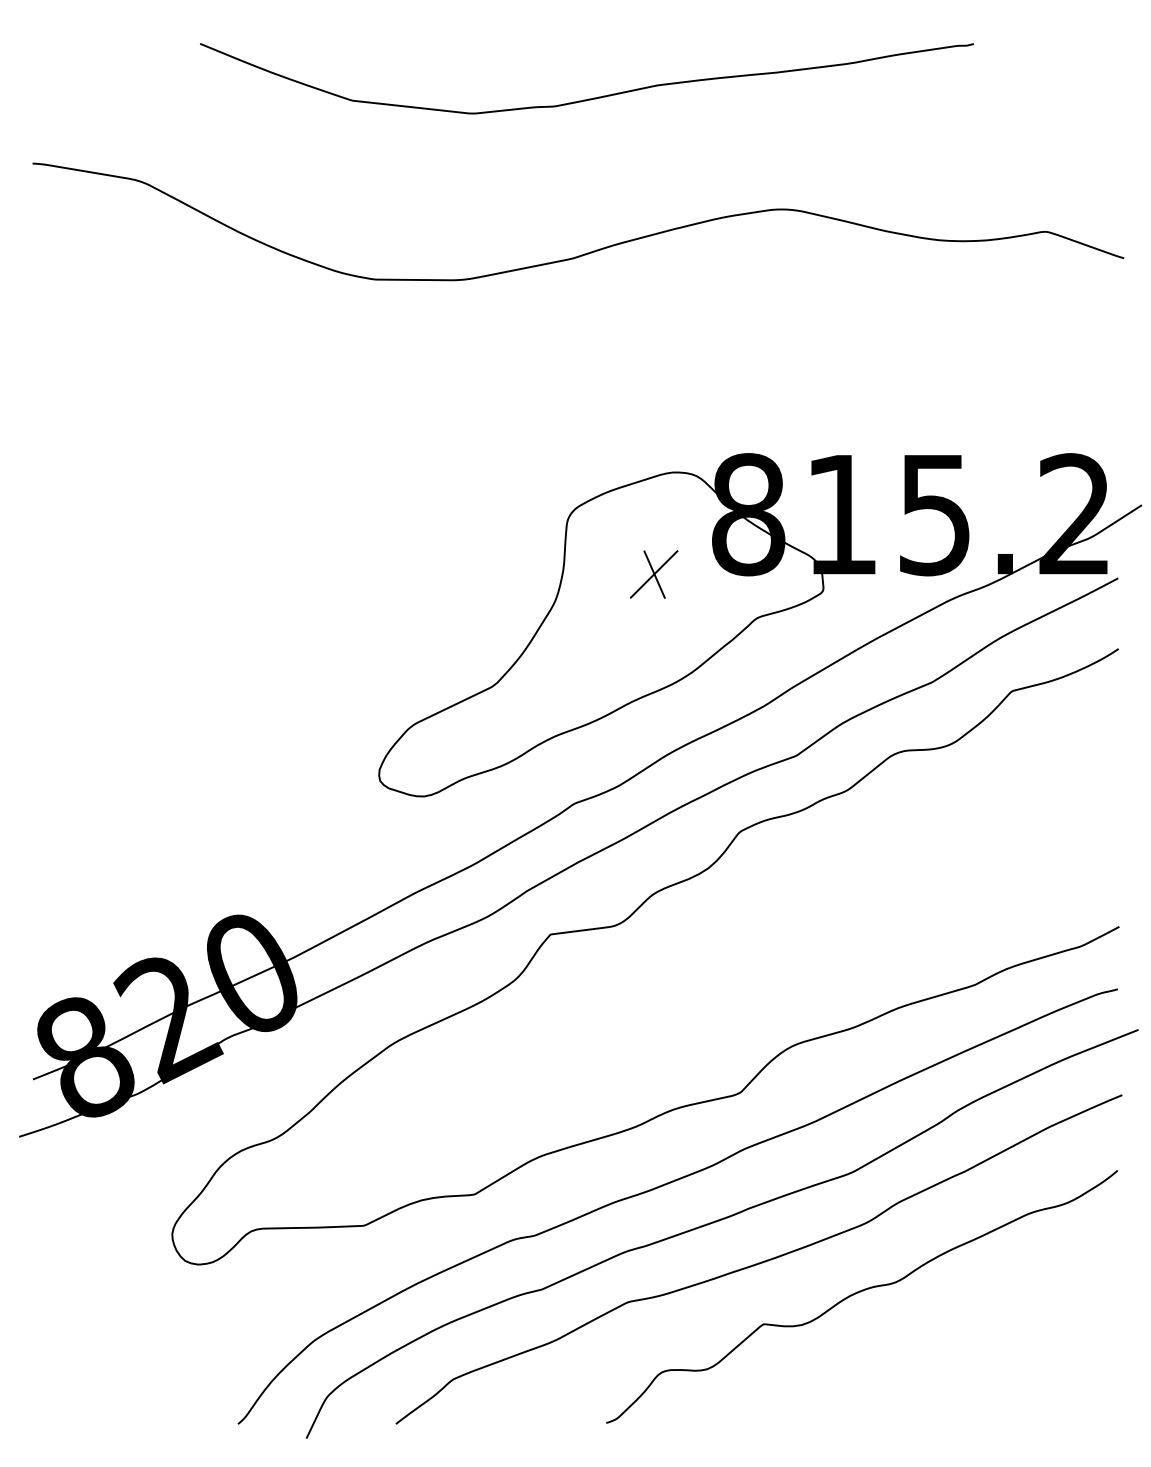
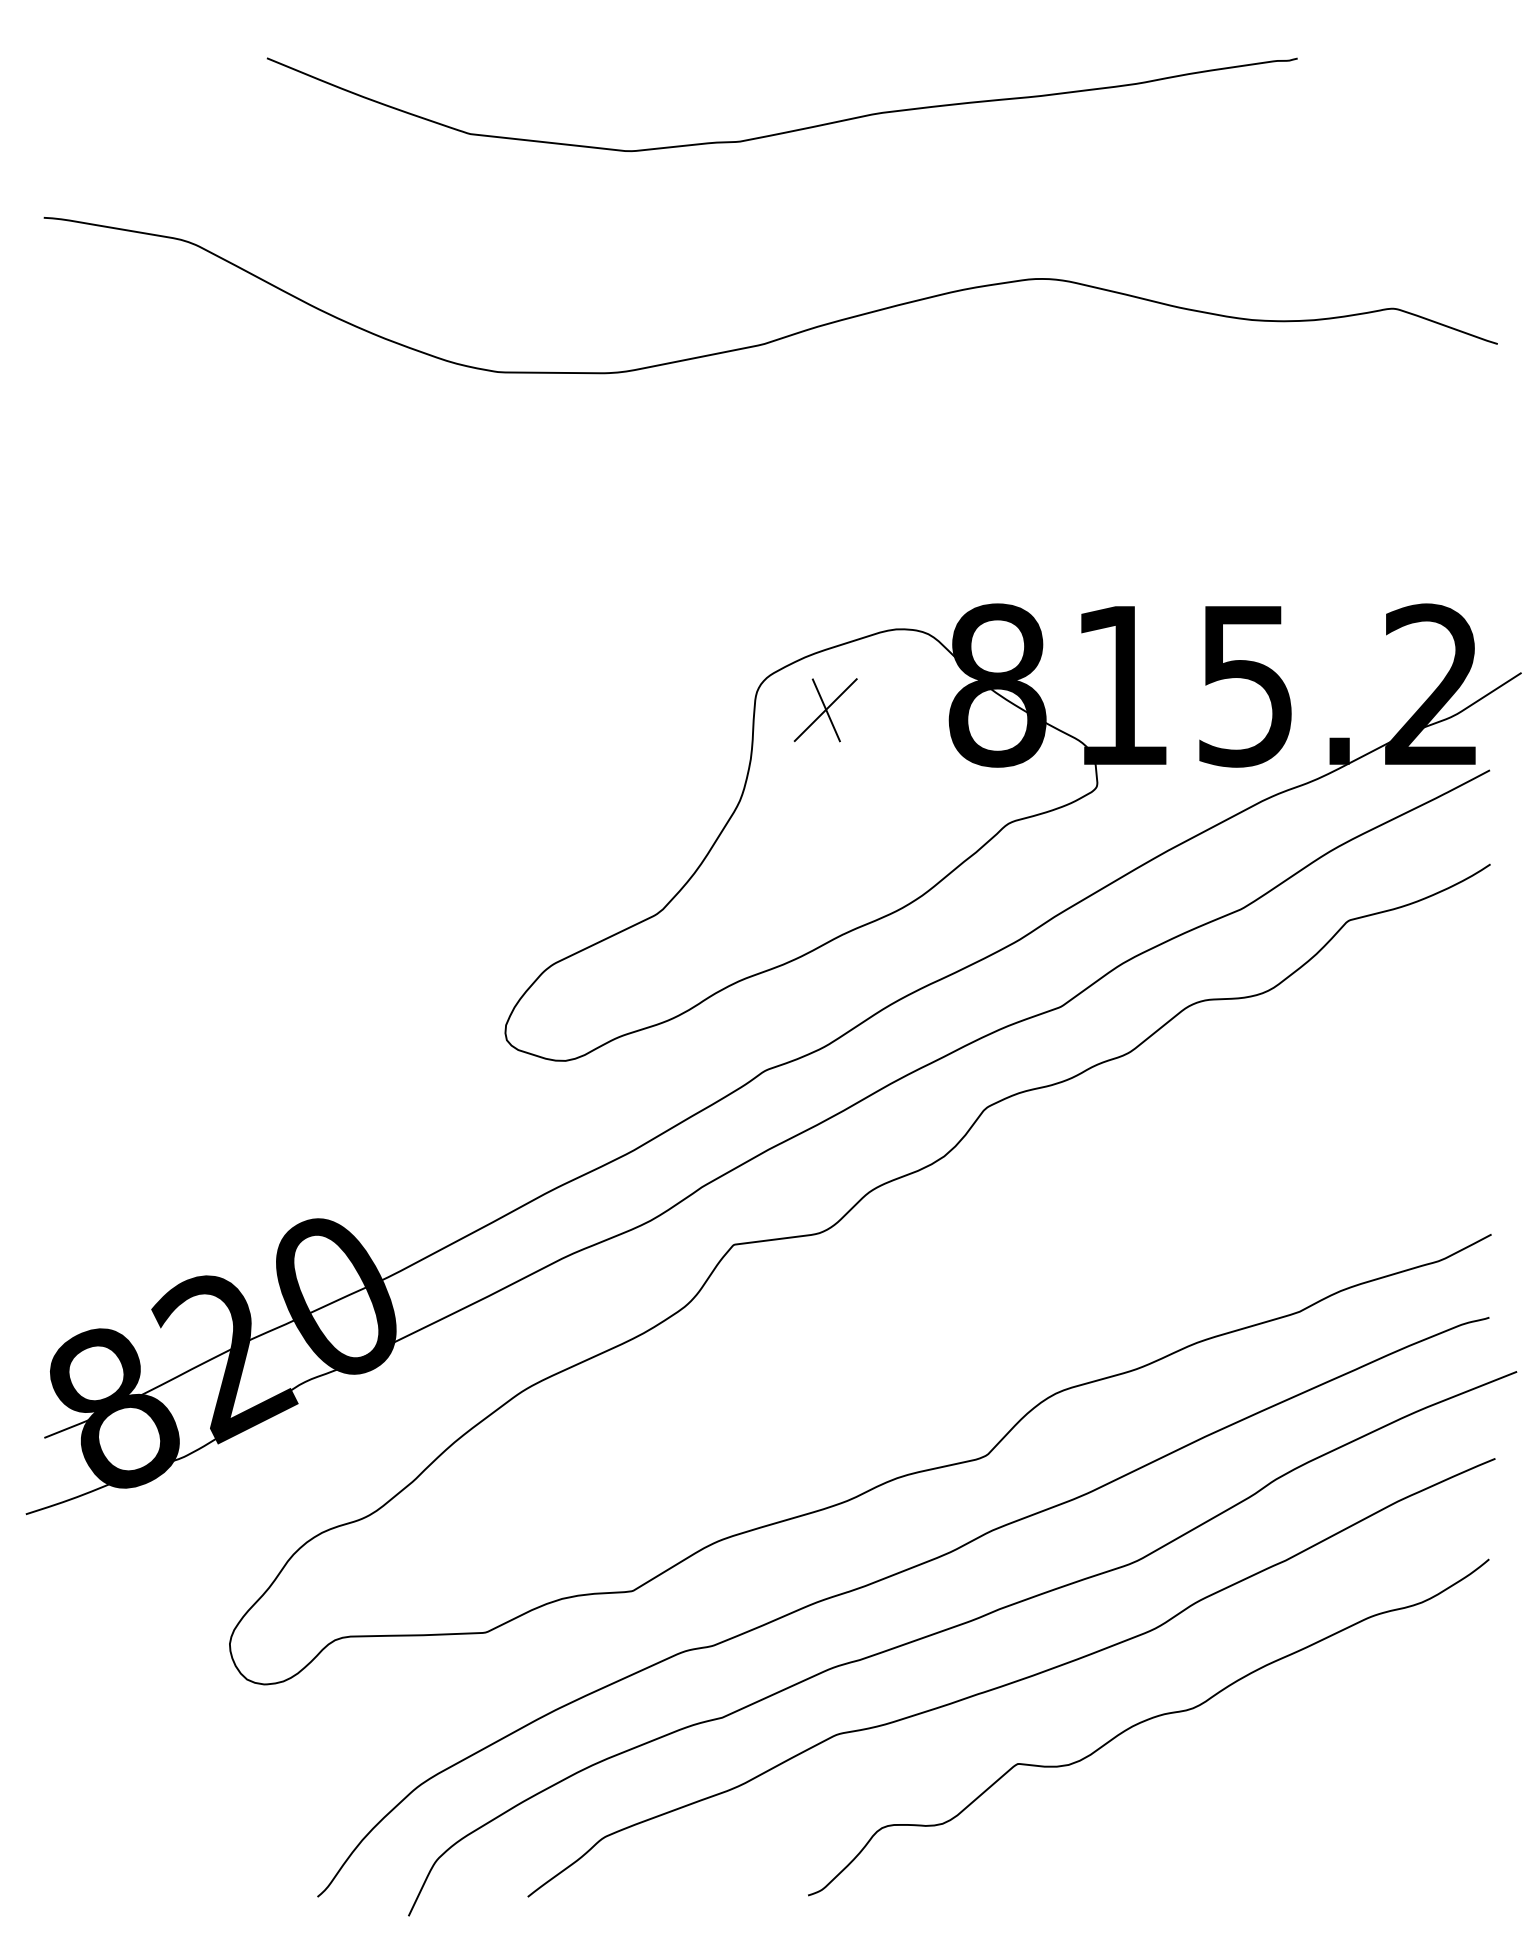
part: (653, 574) -> (825, 710), moved

